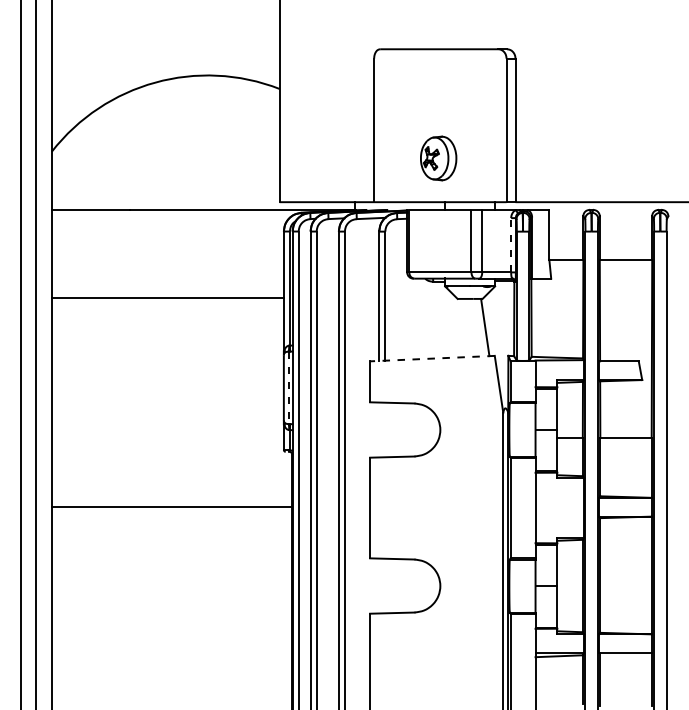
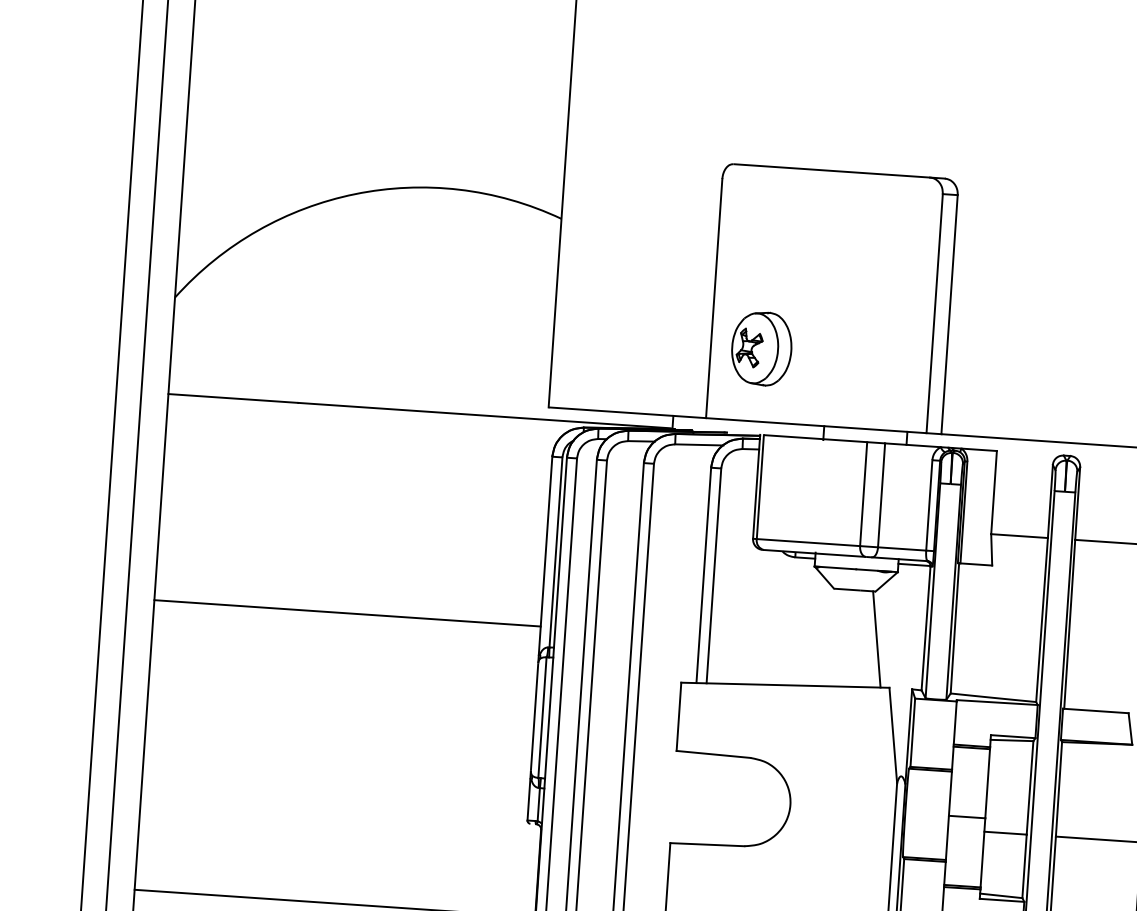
part: (438, 158) -> (761, 348), moved
line: (511, 244) -> (929, 504), dashed -> solid
line: (167, 298) -> (346, 613), moved
line: (431, 358) -> (783, 684), dashed -> solid
line: (288, 388) -> (542, 718), dashed -> solid

